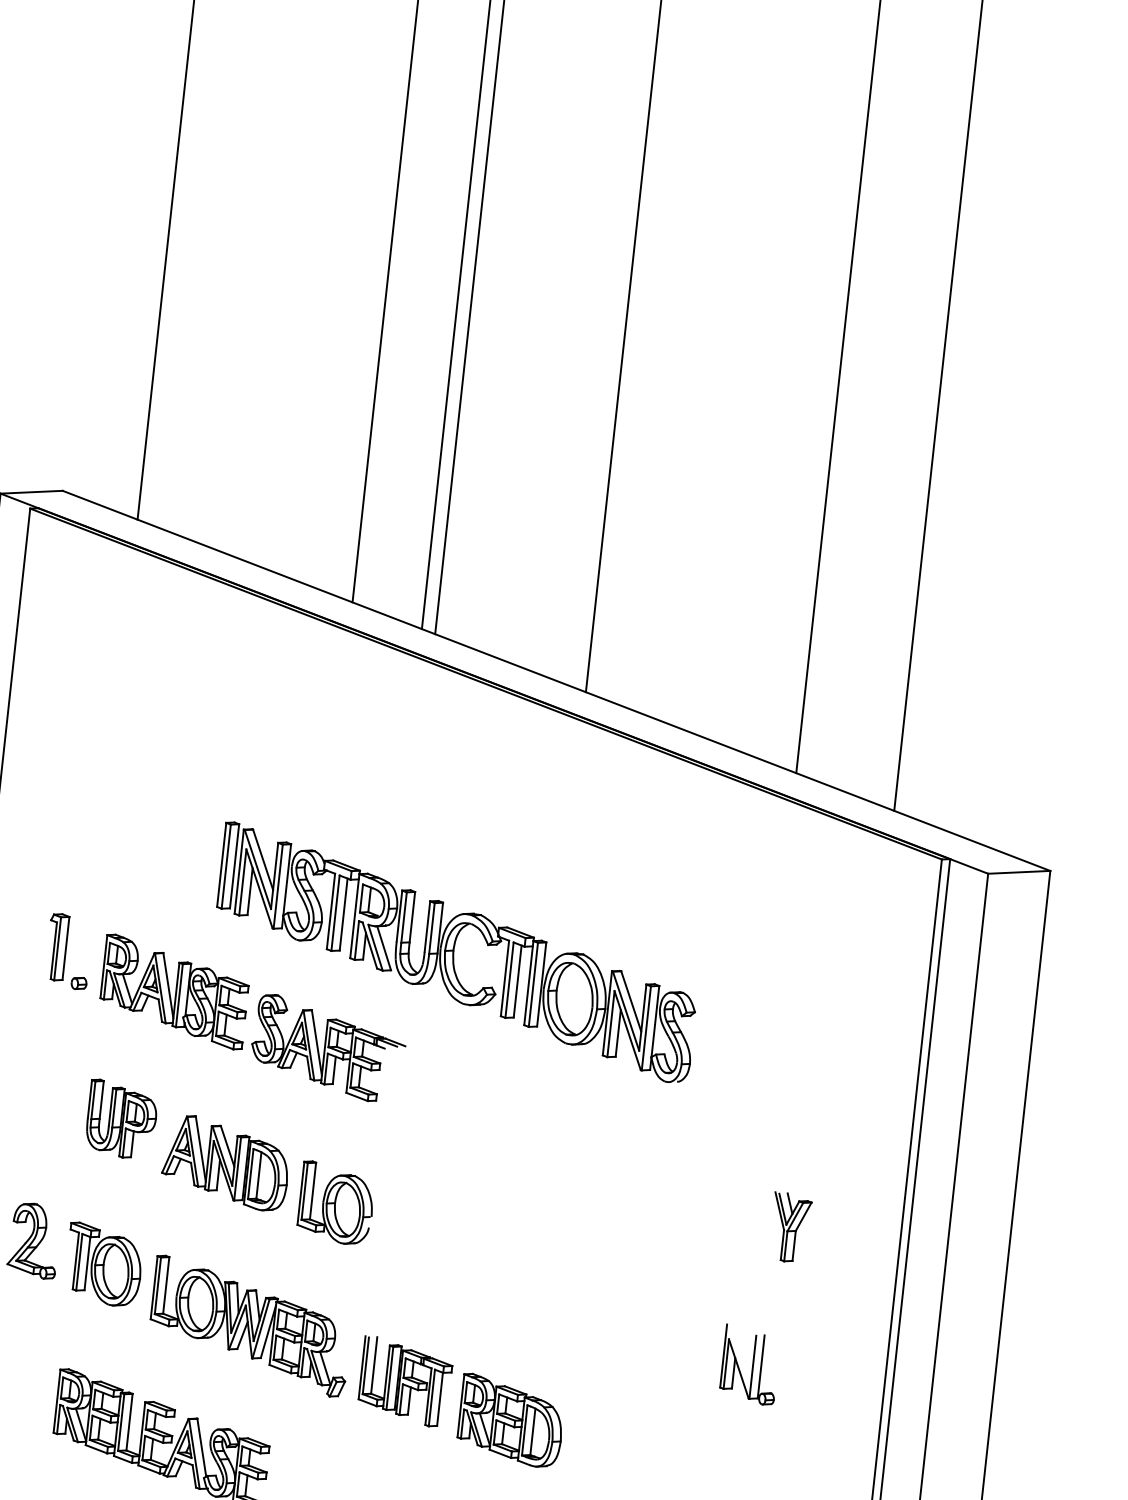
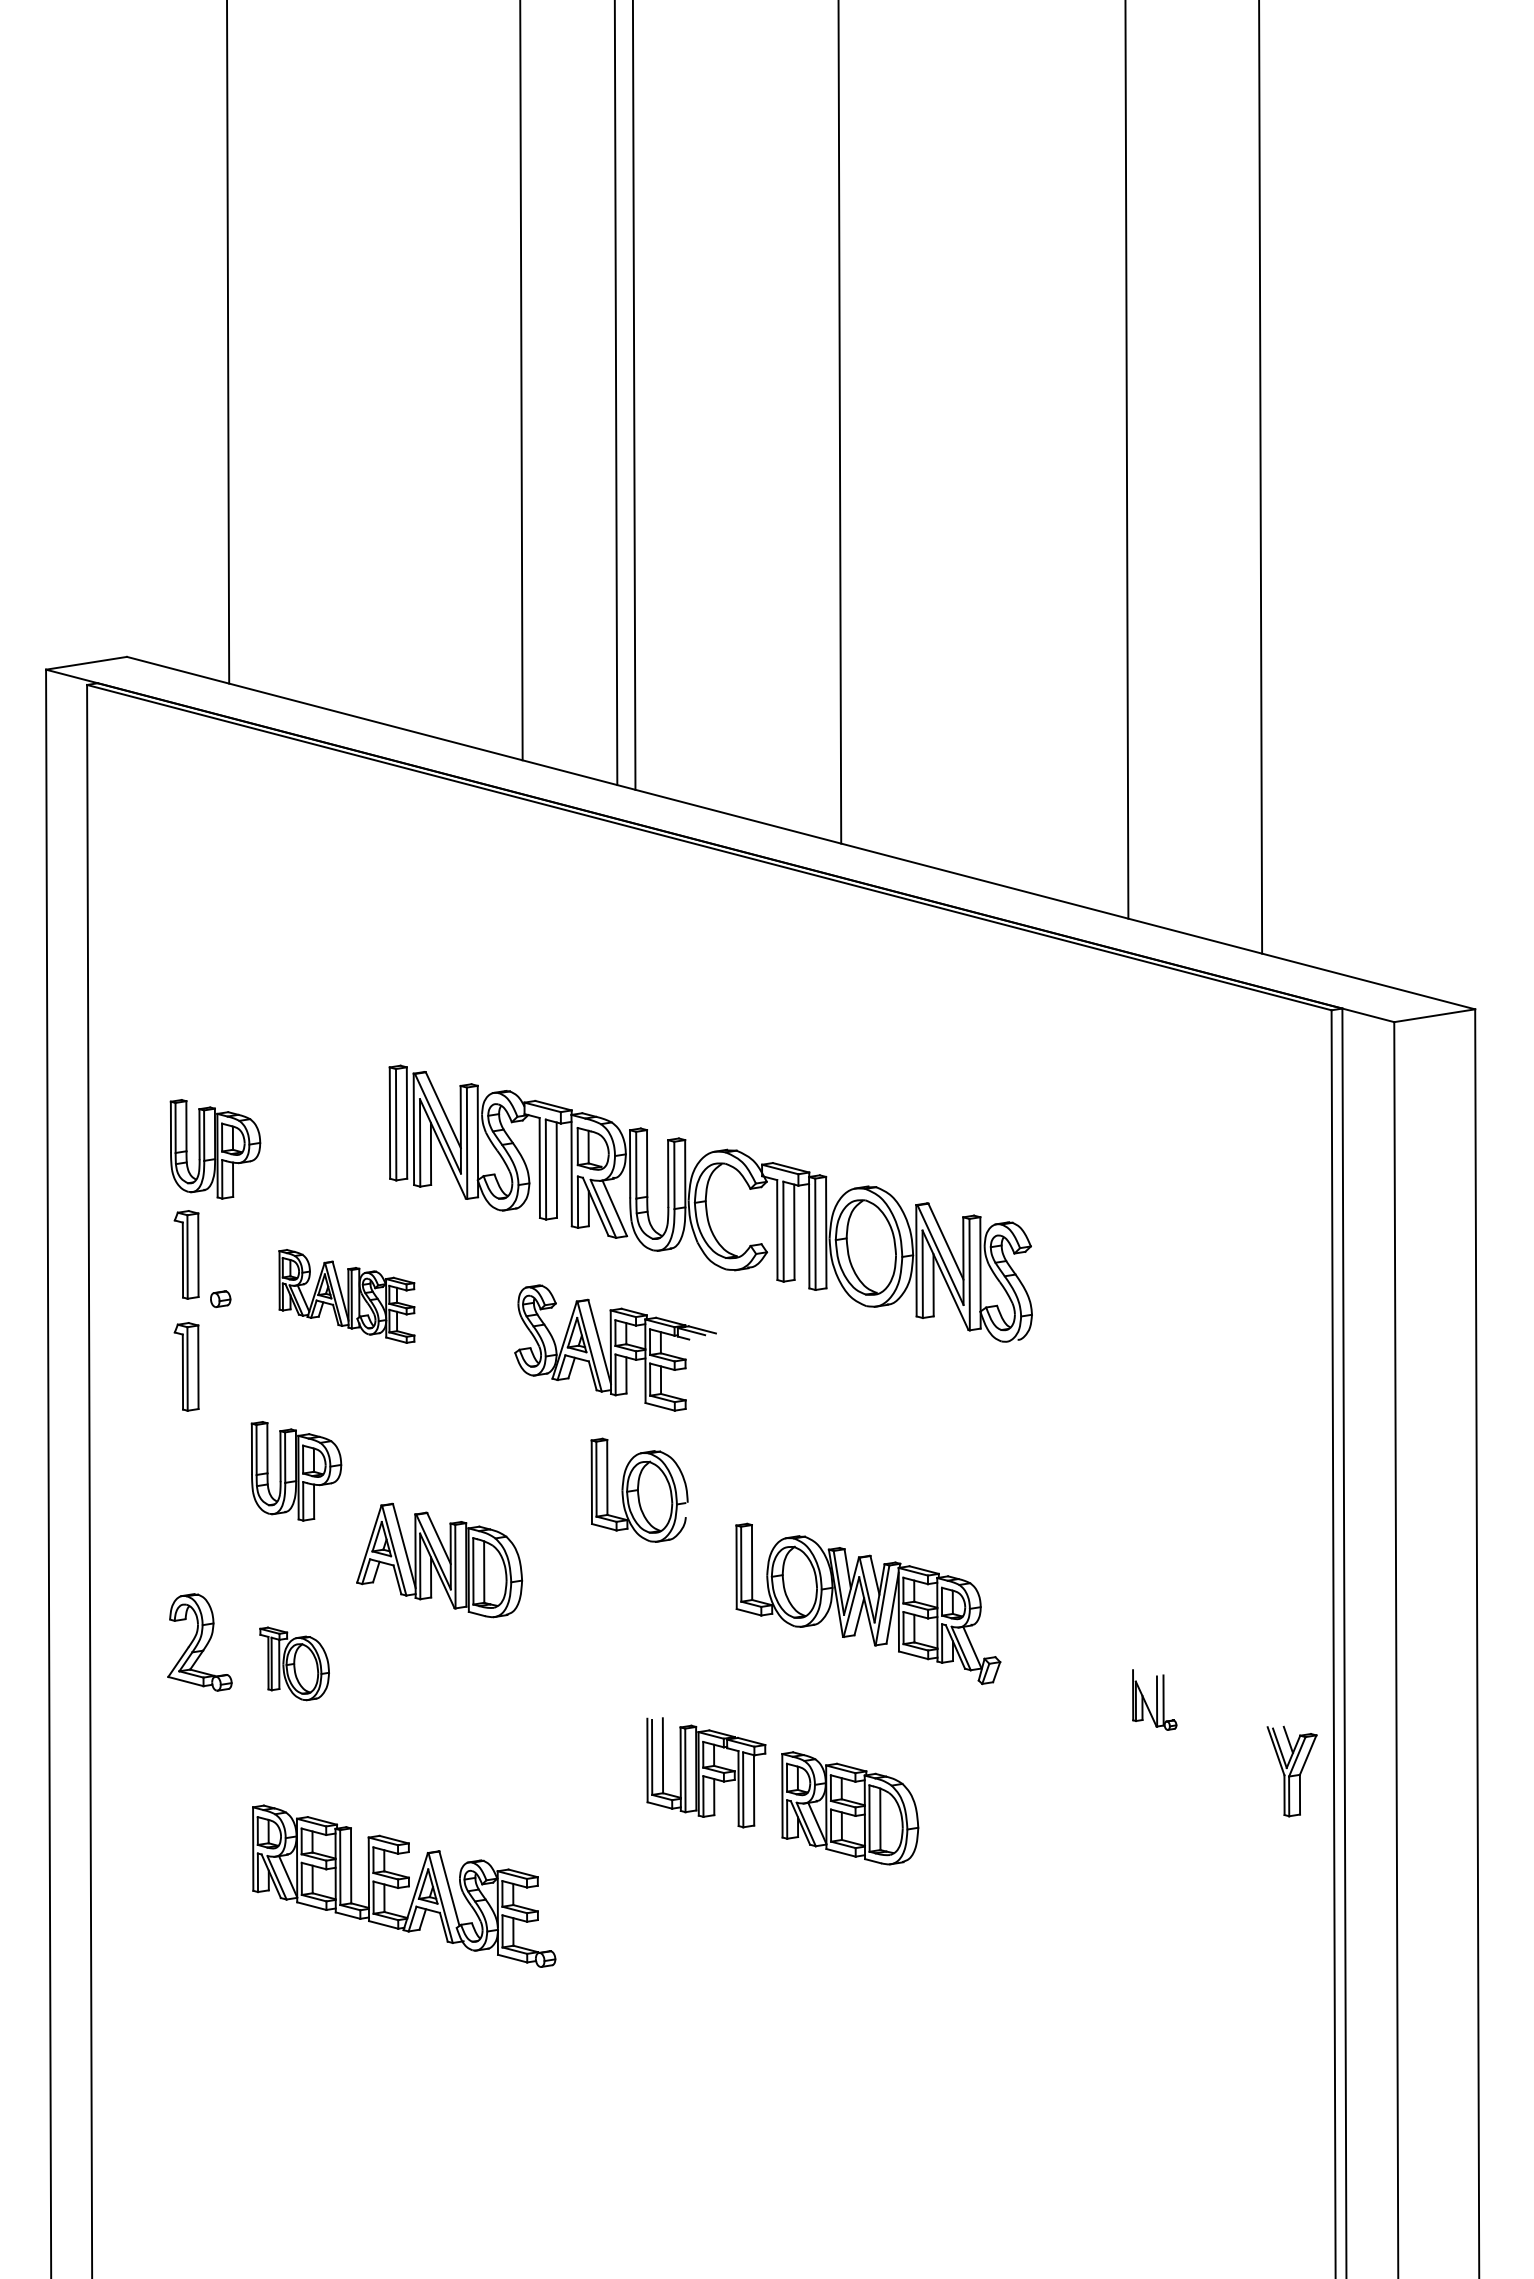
part: (87, 870) -> (215, 1149), added
part: (174, 992) -> (346, 1296), size x0.7
part: (47, 1031) -> (186, 1366), added
part: (328, 1048) -> (615, 1347), moved
part: (226, 1162) -> (439, 1560), moved
part: (336, 1202) -> (639, 1489), moved
part: (789, 1227) -> (1291, 1771), moved
part: (103, 1264) -> (294, 1663), size x0.7
part: (250, 1326) -> (868, 1603), moved
part: (749, 1364) -> (1154, 1699), size x0.6

